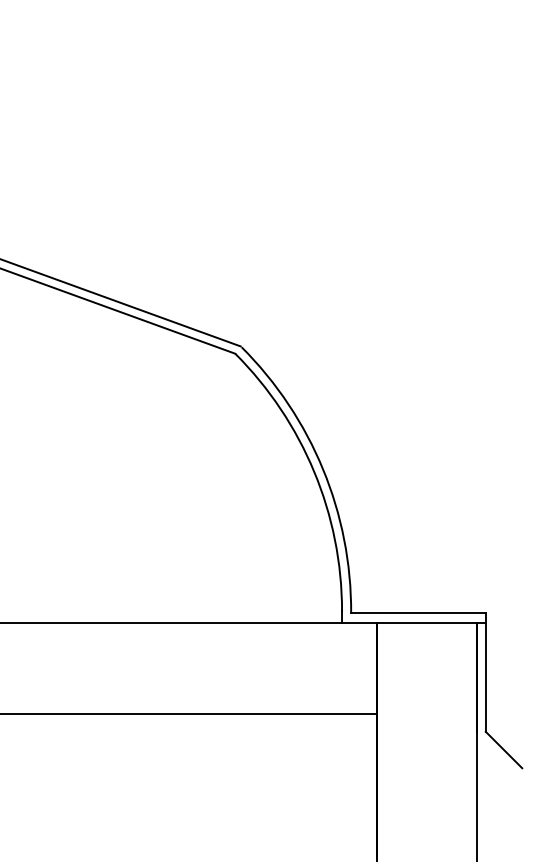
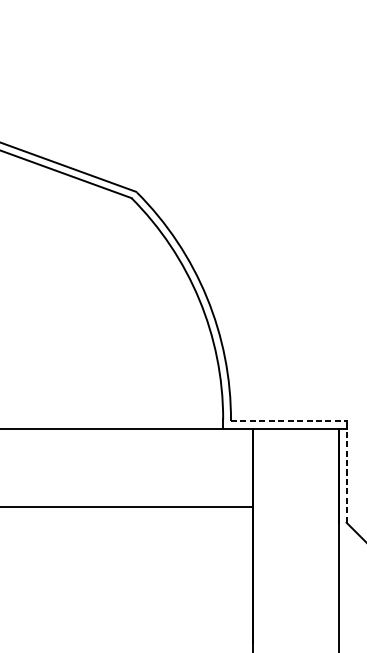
line: (418, 613) -> (288, 421), solid -> dashed
line: (485, 677) -> (346, 476), solid -> dashed

